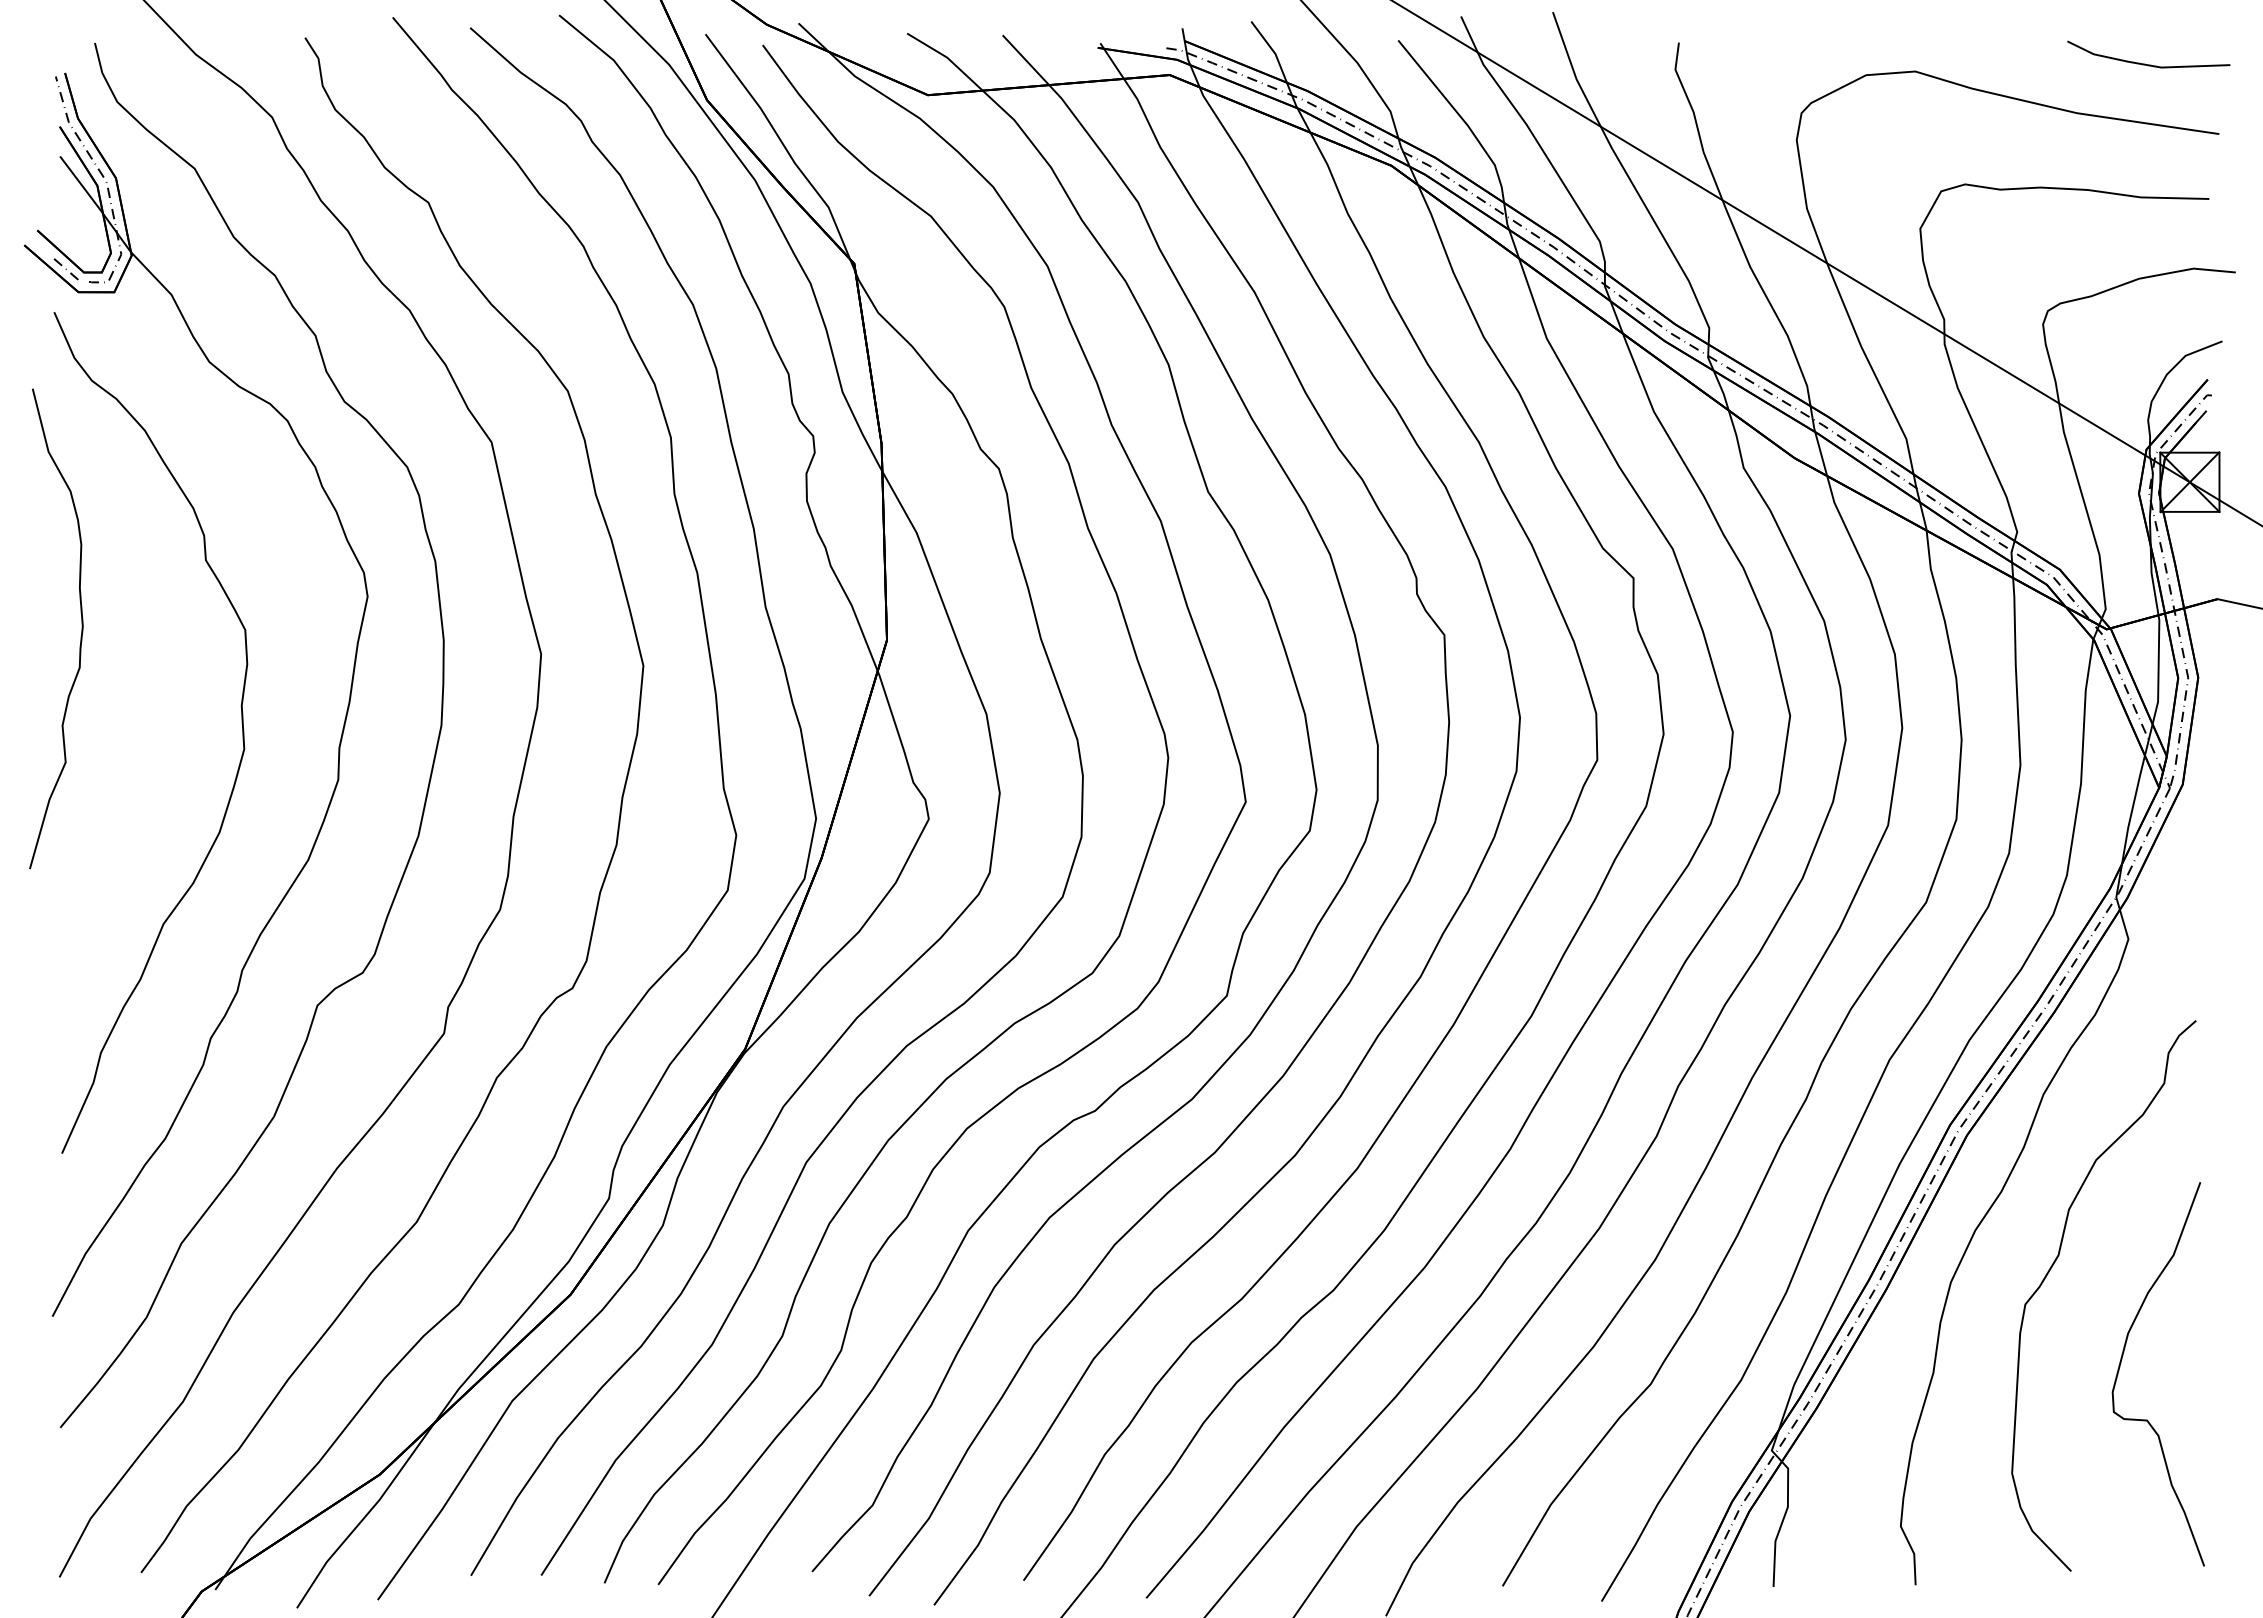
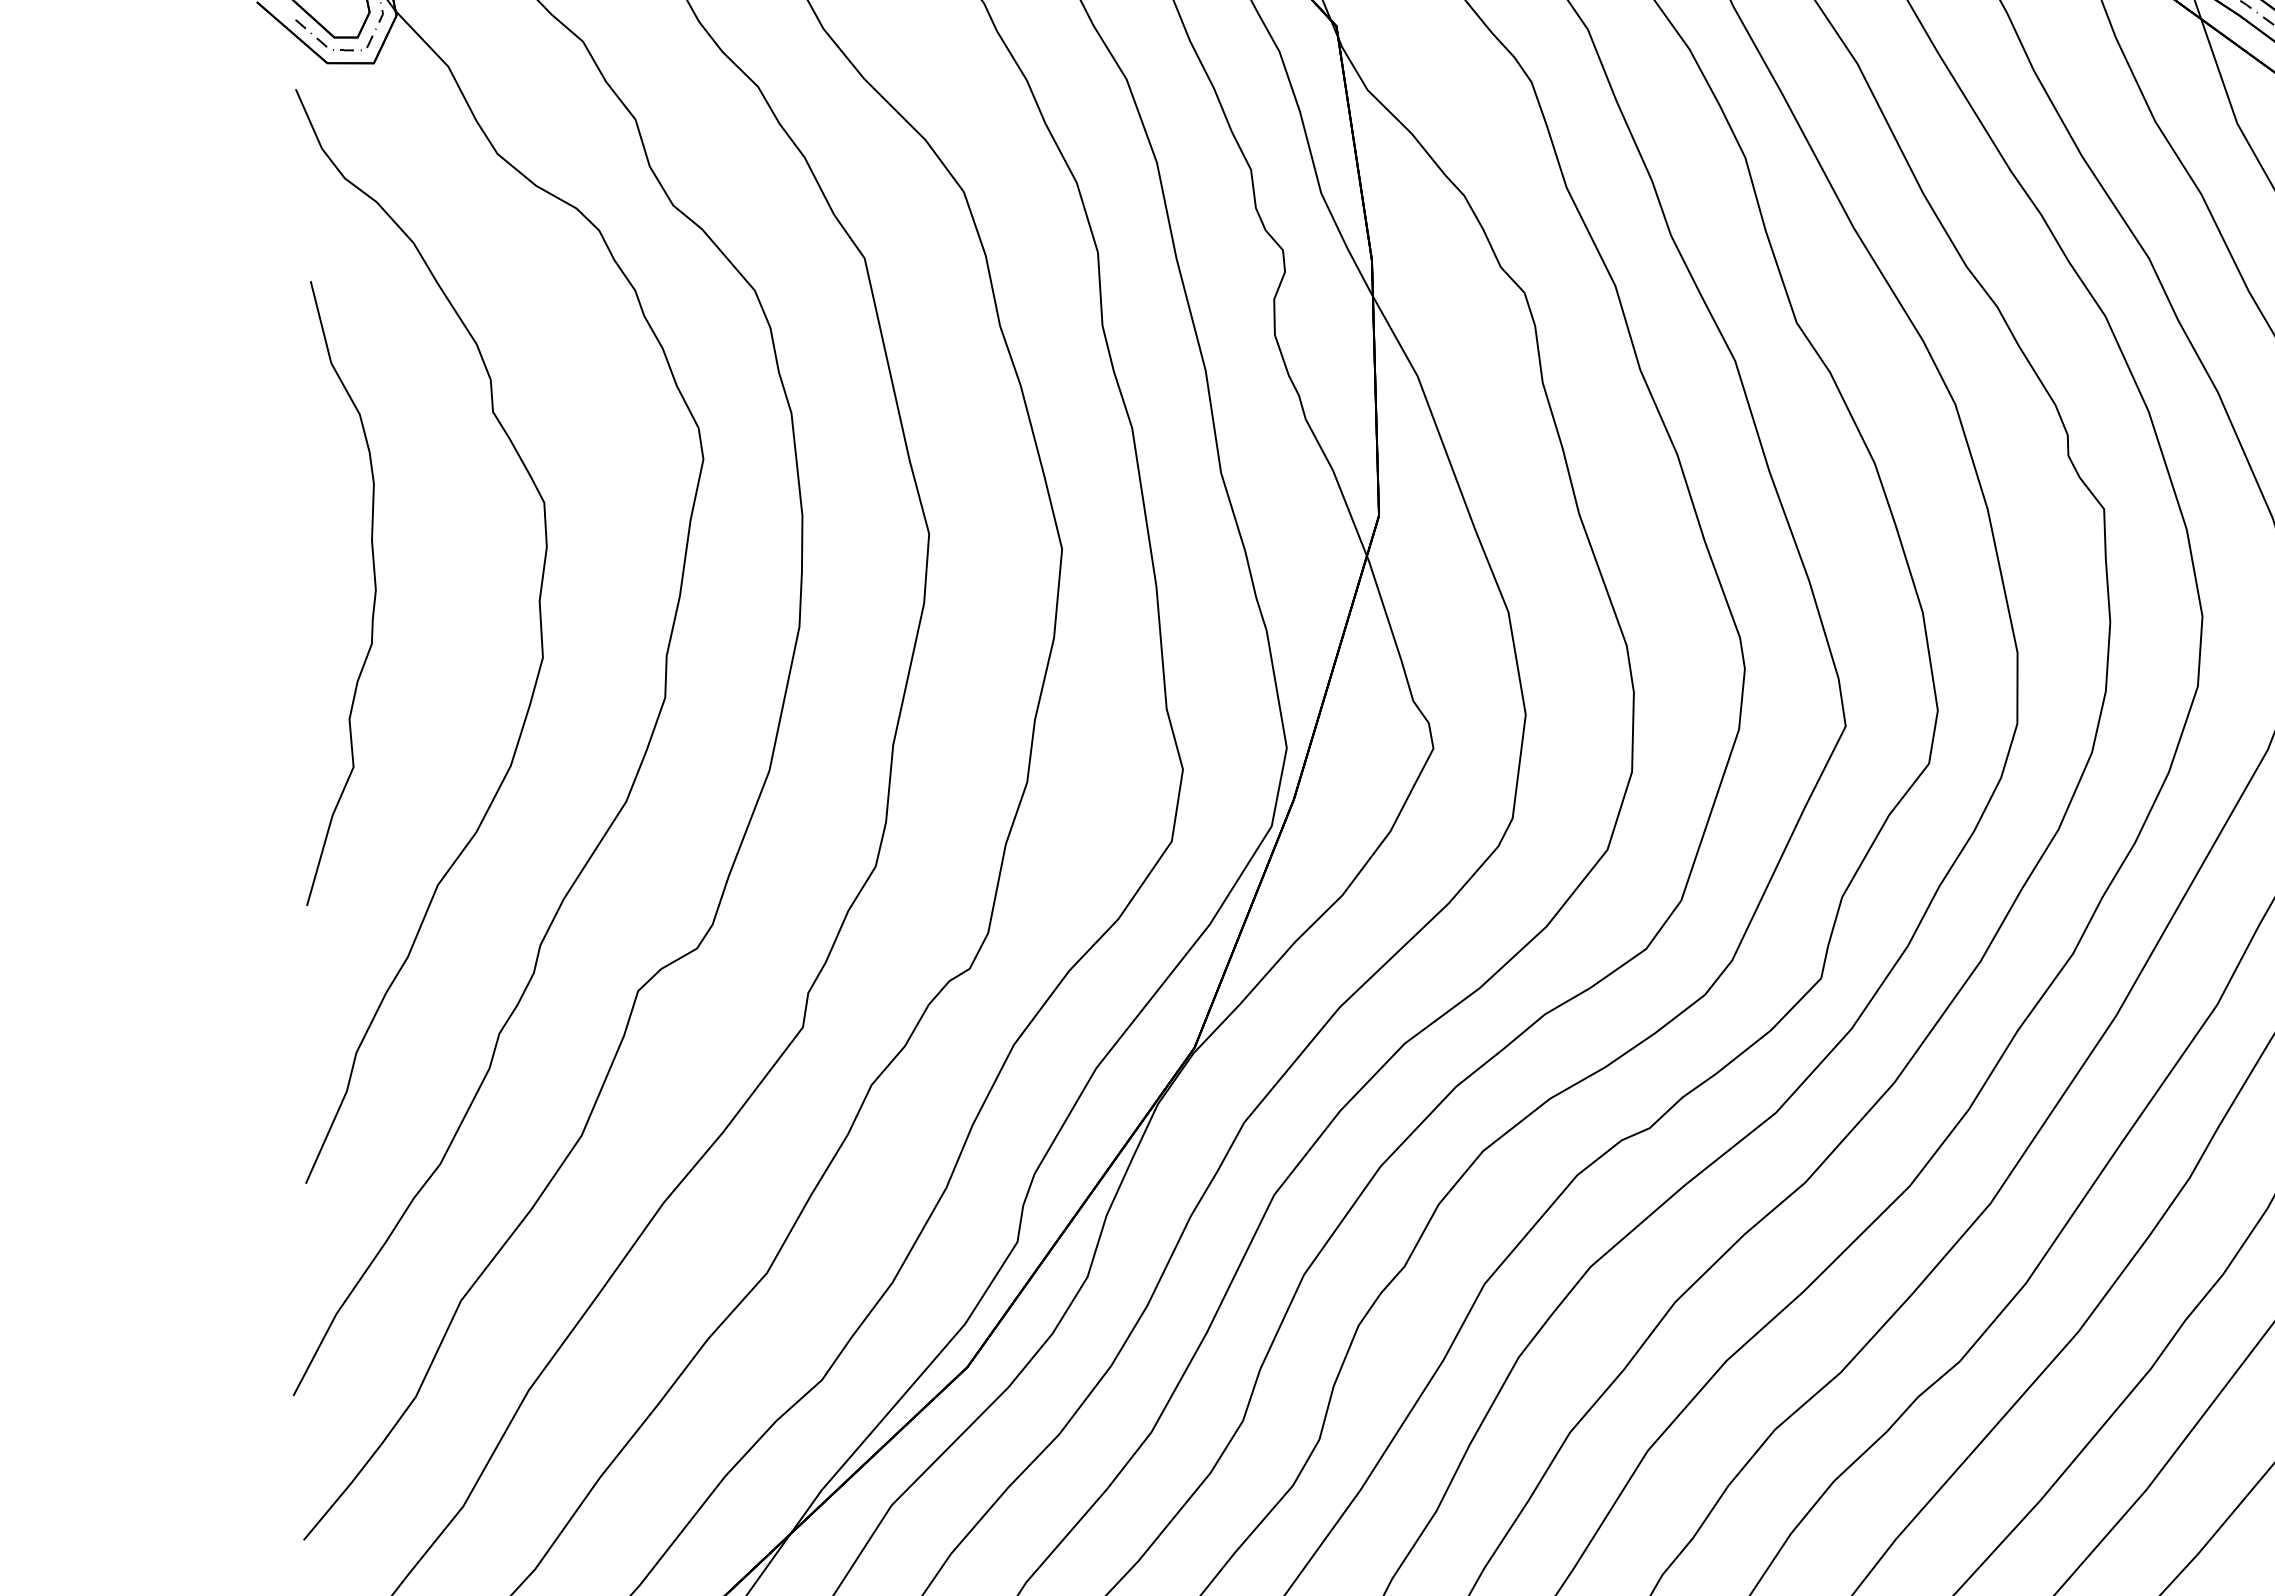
curve: (81, 628) -> (374, 592), moved

